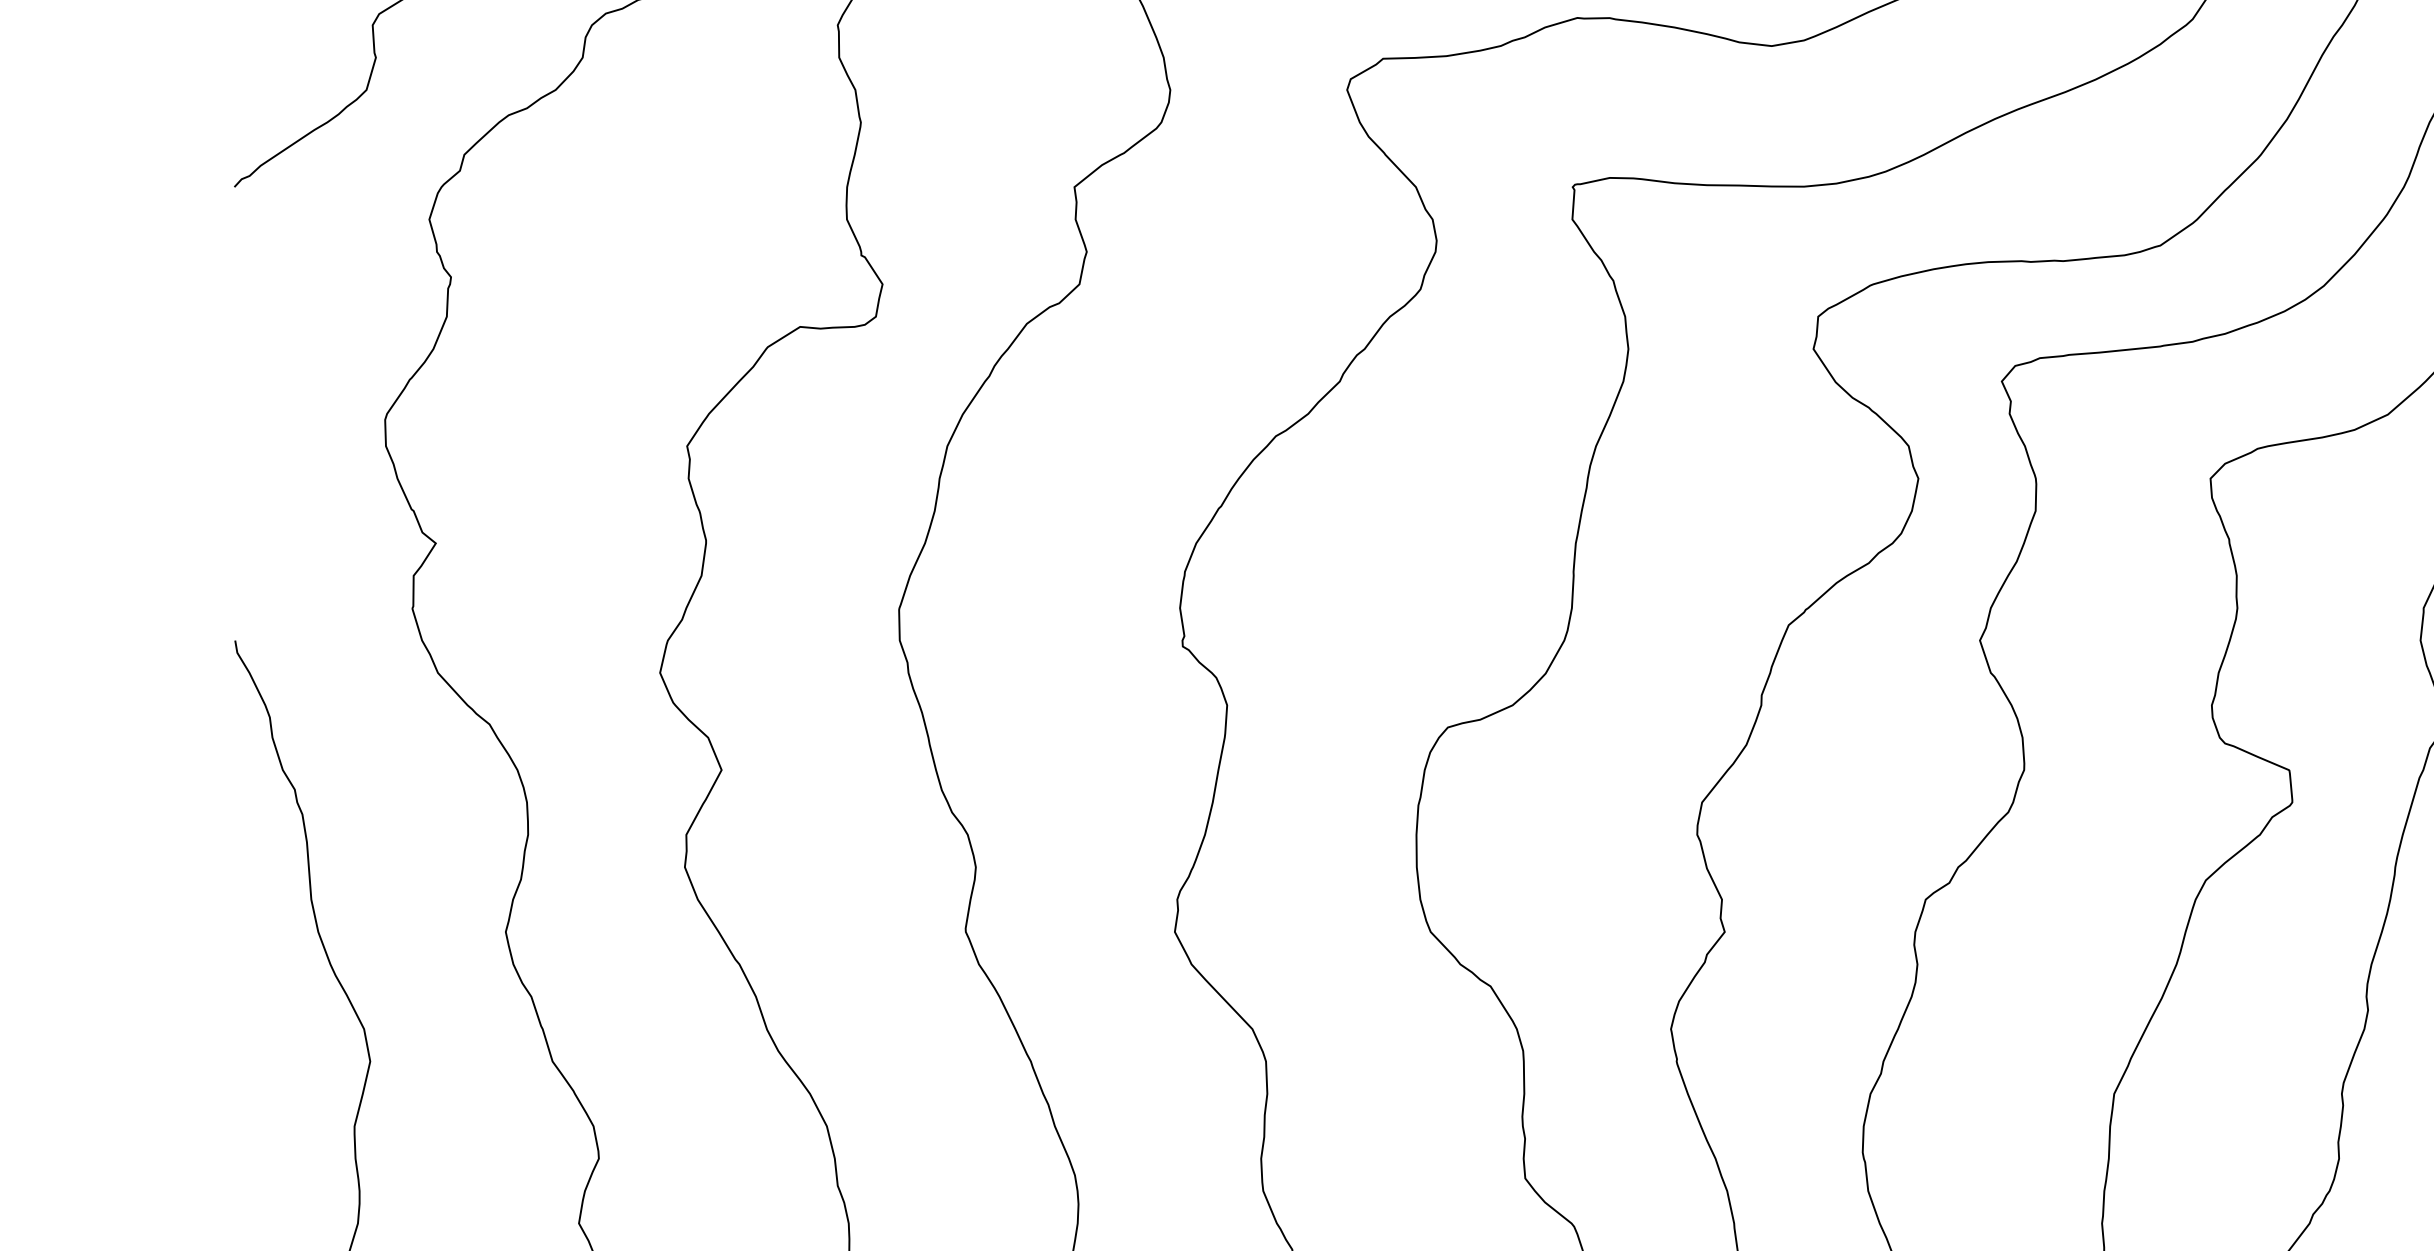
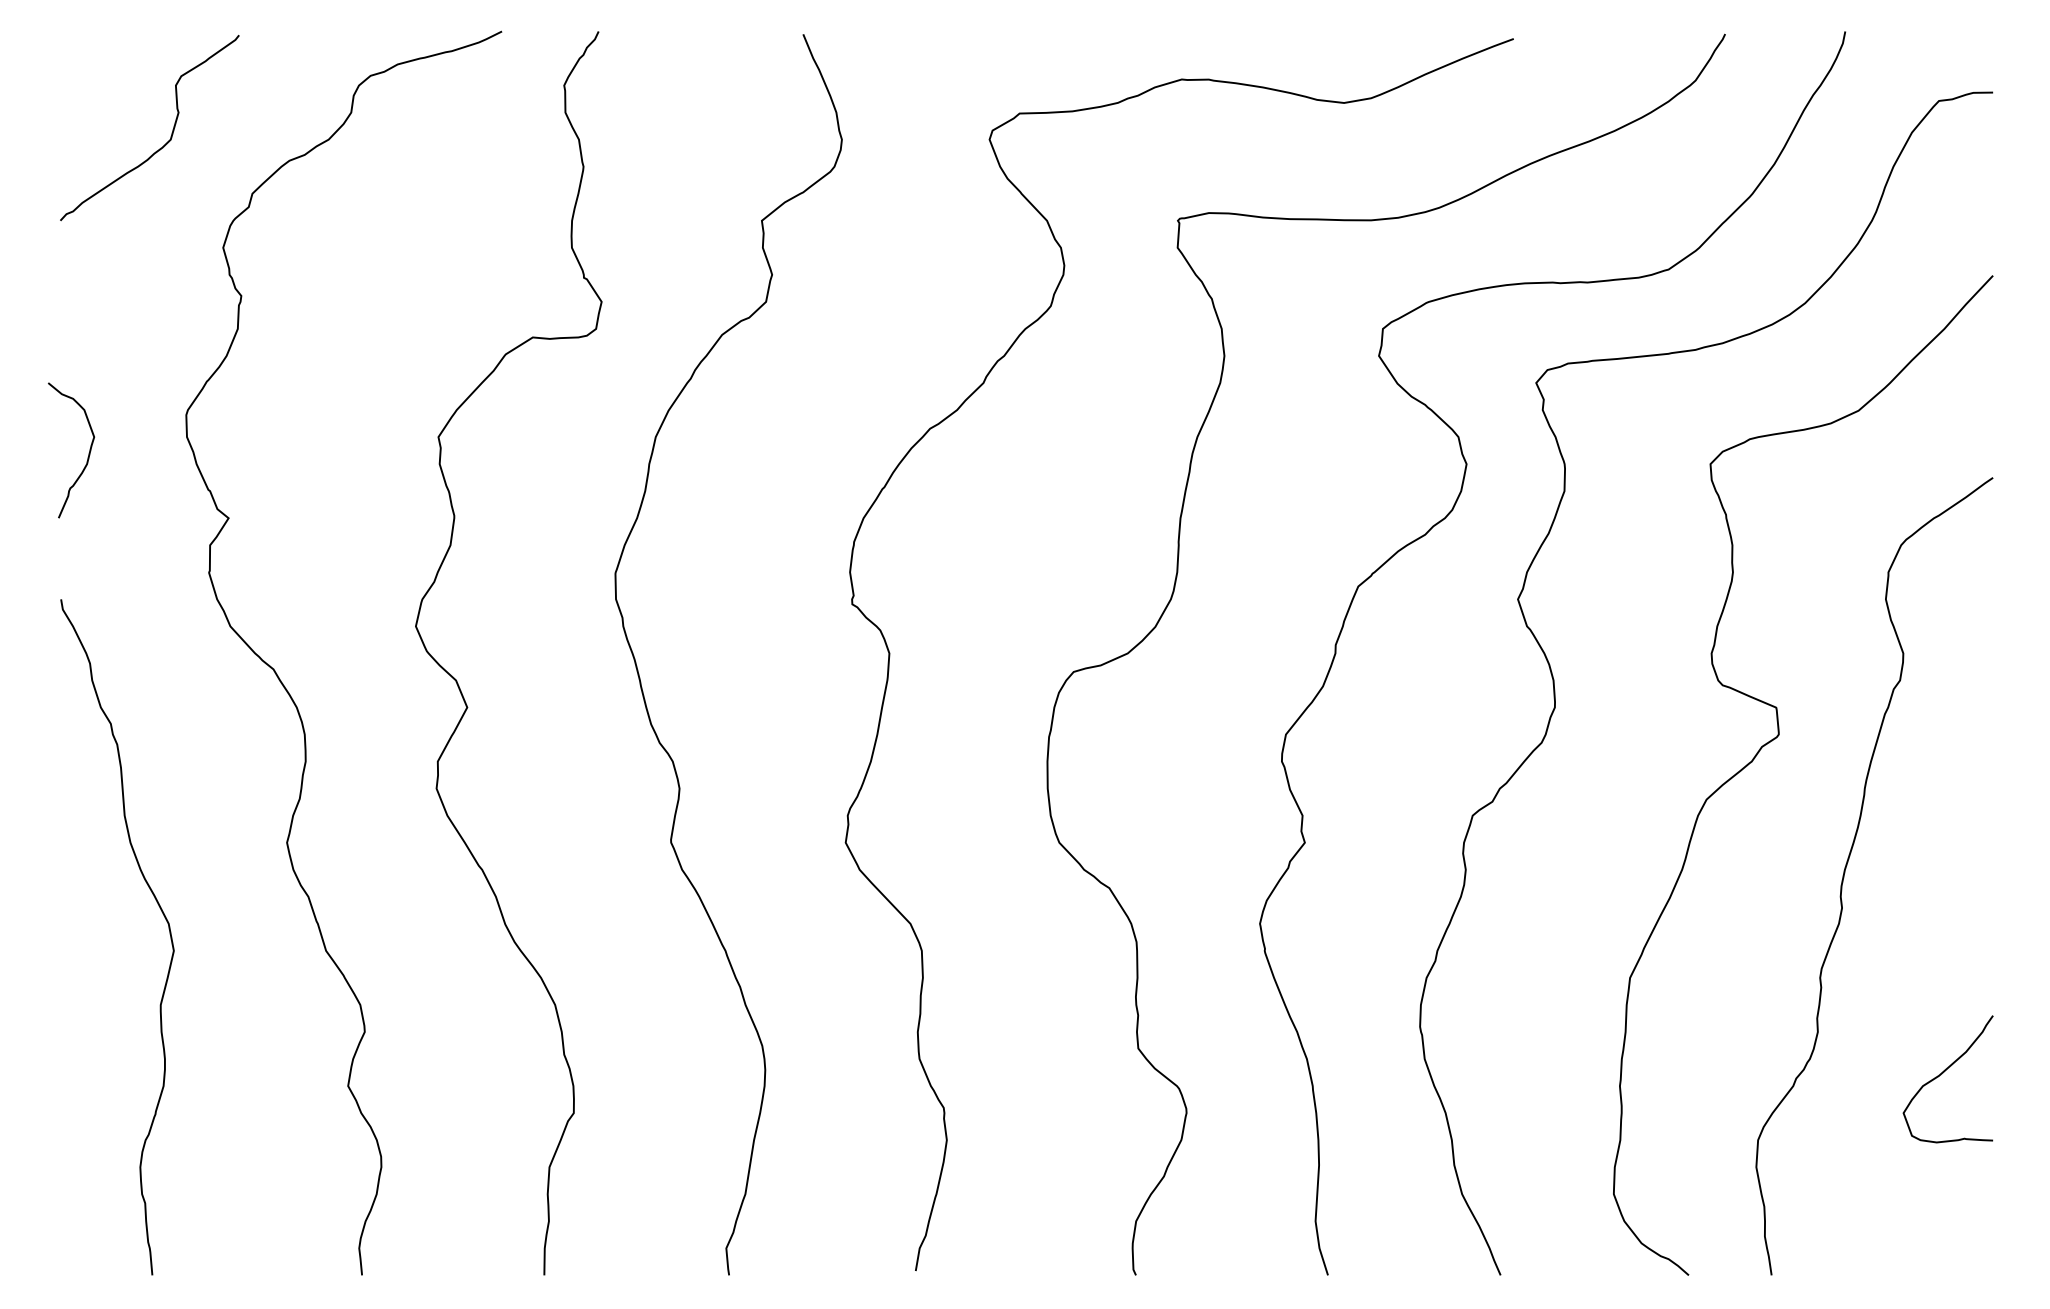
curve: (268, 465) -> (88, 453), added

